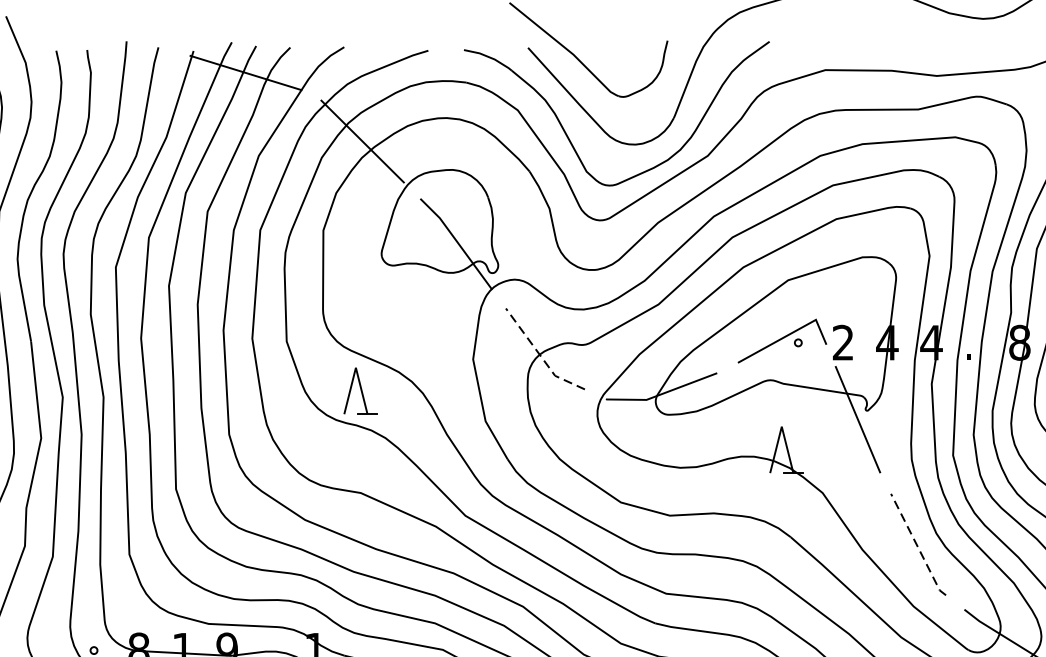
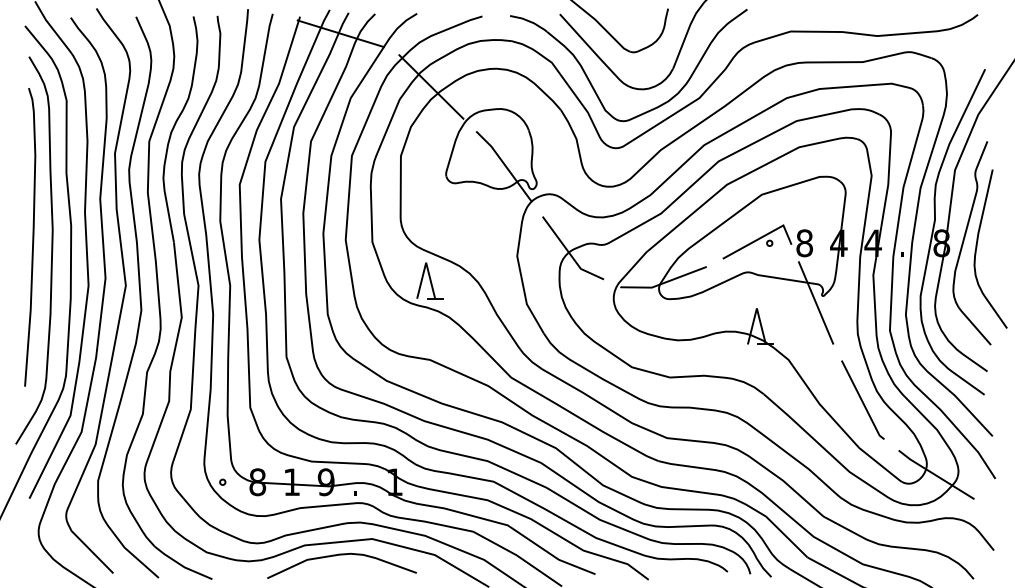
text: (843, 343) -> (804, 243), 2 -> 8
line: (540, 355) -> (569, 253), dashed -> solid
line: (917, 546) -> (862, 401), dashed -> solid

